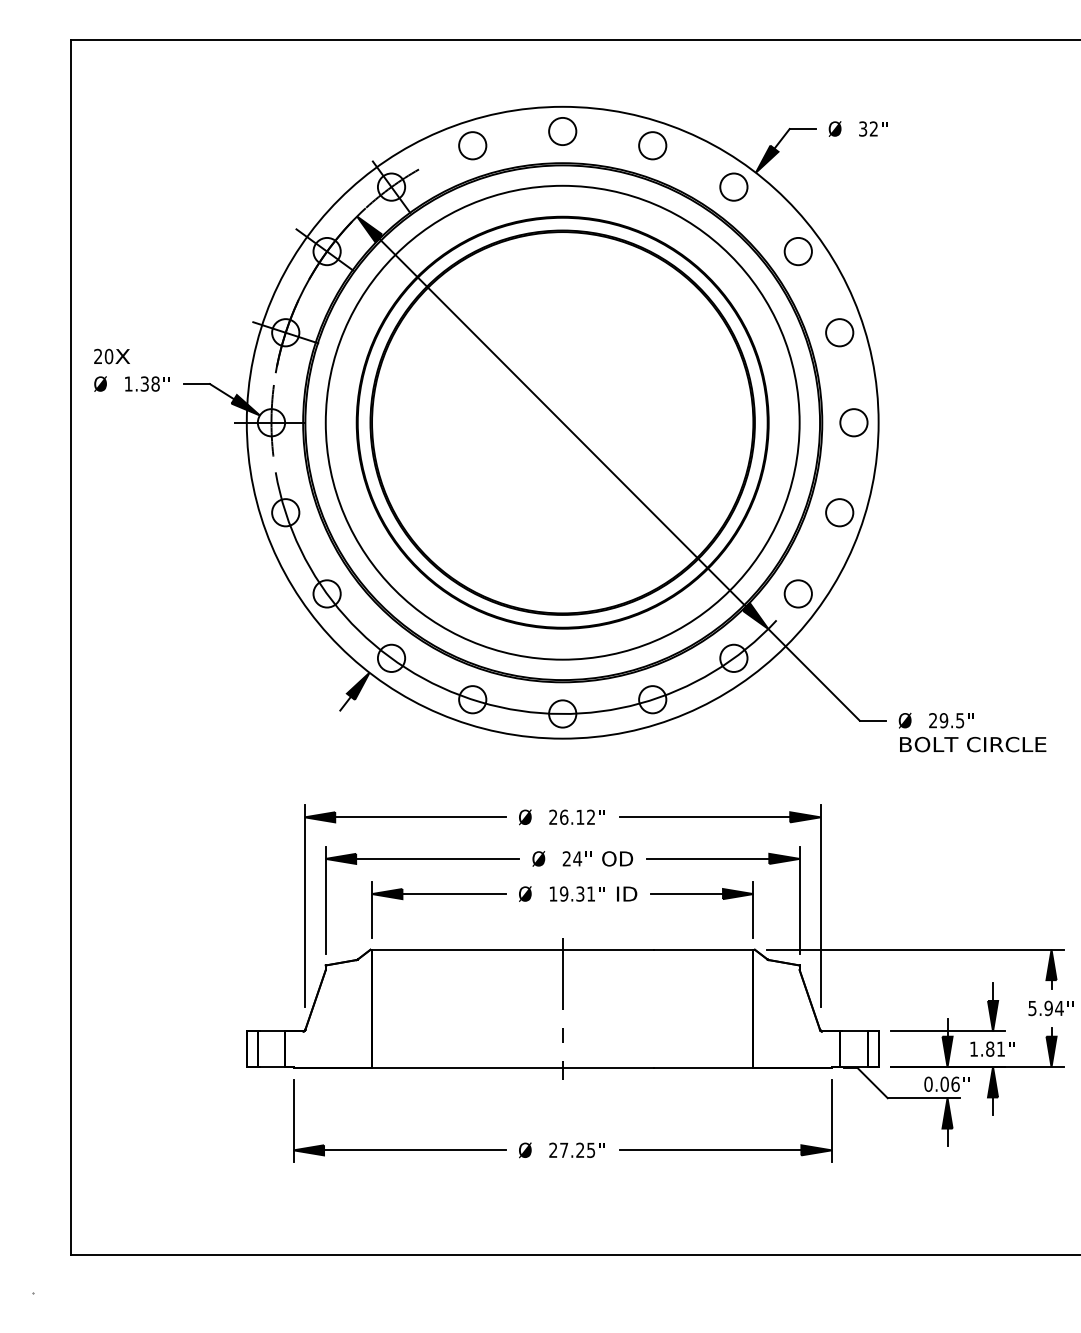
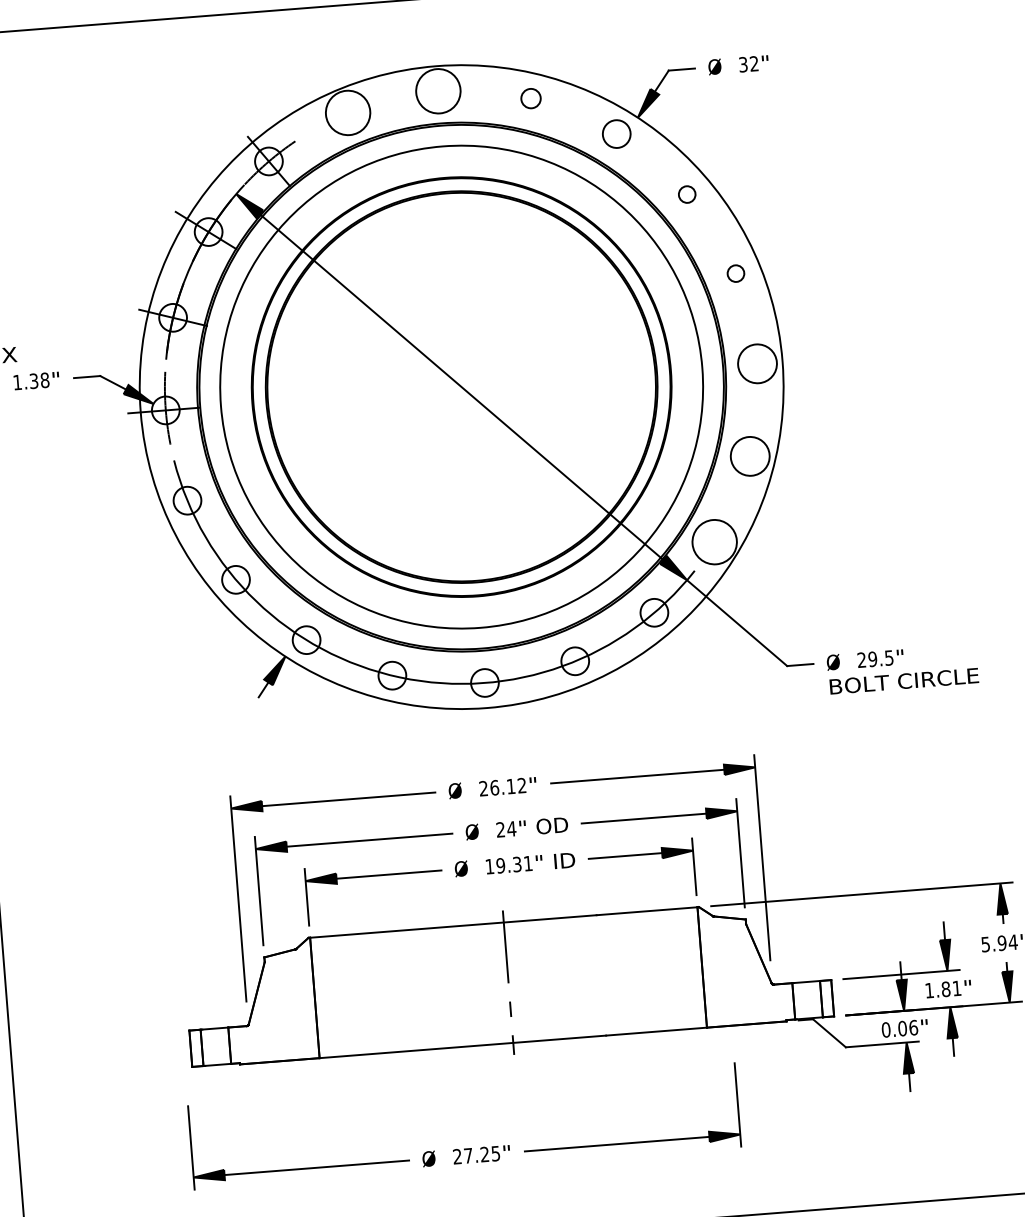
circle: (562, 131) -> (438, 91), size x1.6
circle: (472, 145) -> (347, 112), size x1.6
circle: (652, 145) -> (530, 98), size x0.7
circle: (797, 251) -> (686, 194), size x0.6
circle: (839, 332) -> (735, 273), size x0.6
circle: (853, 422) -> (757, 363), size x1.4
circle: (839, 512) -> (750, 456), size x1.4
circle: (797, 593) -> (713, 541), size x1.6
part: (562, 1142) -> (466, 1148), moved

